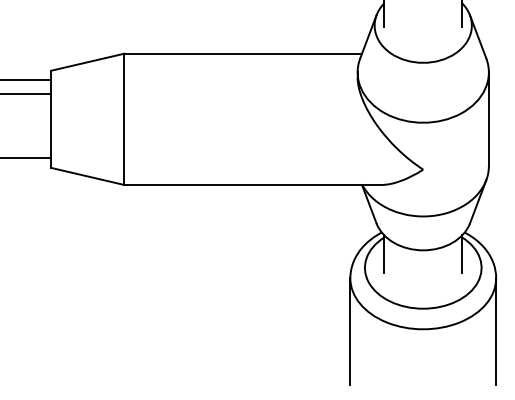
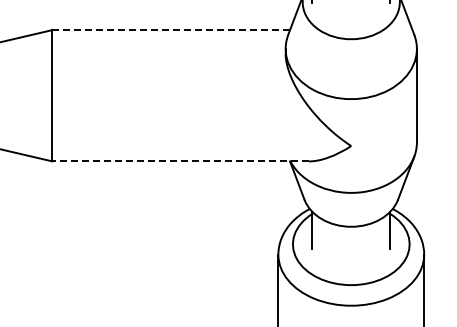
line: (243, 53) -> (171, 29), solid -> dashed
line: (252, 184) -> (180, 160), solid -> dashed

